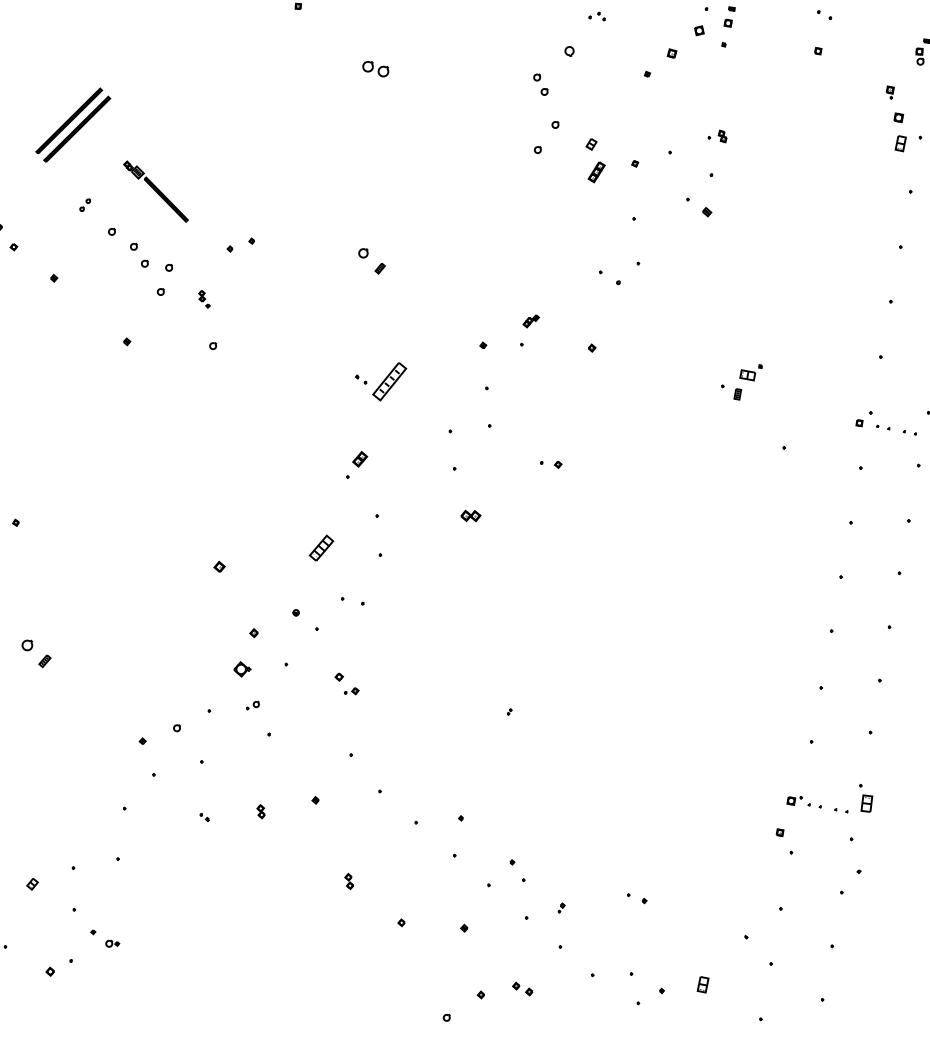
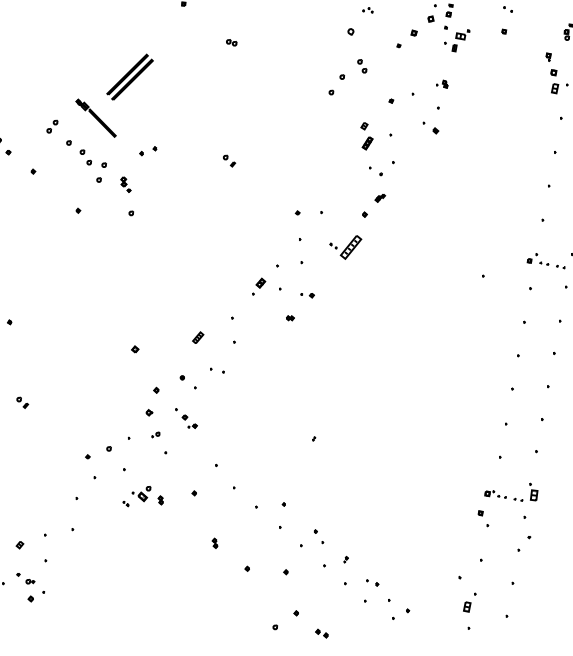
part: (375, 68) -> (231, 42), size x0.62
part: (541, 84) -> (362, 66), moved
part: (72, 123) -> (129, 76), moved
part: (594, 161) -> (366, 136), moved
part: (85, 205) -> (52, 126), size x1.67
part: (372, 260) -> (229, 160), size x0.71
part: (203, 299) -> (125, 184), size x1.43
part: (531, 321) -> (380, 198), moved
part: (380, 381) -> (345, 247), moved
part: (742, 381) -> (457, 40), moved
part: (357, 464) -> (259, 286), moved
part: (551, 464) -> (307, 295), moved
part: (471, 516) -> (290, 318), size x0.62
part: (322, 547) -> (198, 337), size x0.71
part: (36, 652) -> (22, 402), size x0.62
part: (242, 669) -> (149, 412), size x0.62
part: (346, 683) -> (189, 421), moved
part: (229, 802) -> (141, 494), added
part: (637, 897) -> (372, 582), moved
part: (104, 938) -> (25, 578), moved
part: (703, 983) -> (467, 606), moved
part: (521, 988) -> (321, 633), moved

